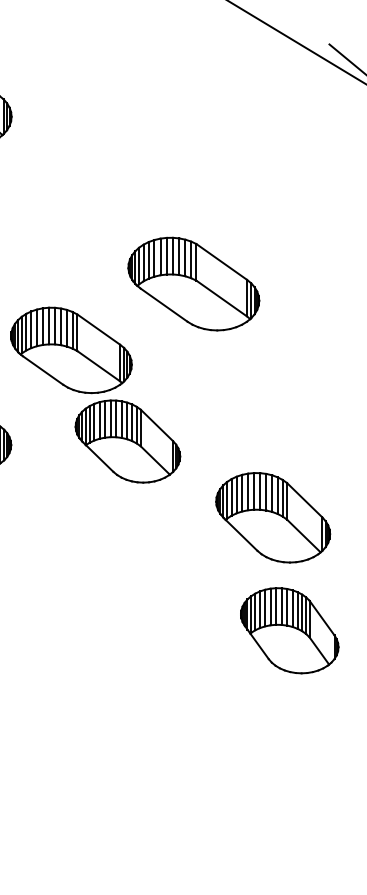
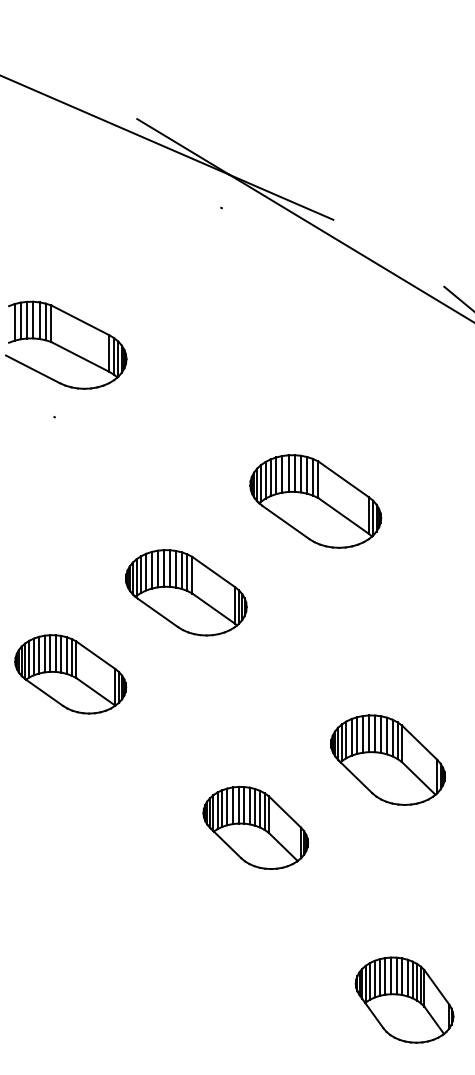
part: (193, 284) -> (315, 501), moved
part: (127, 441) -> (255, 827), moved
part: (289, 630) -> (404, 999), moved

